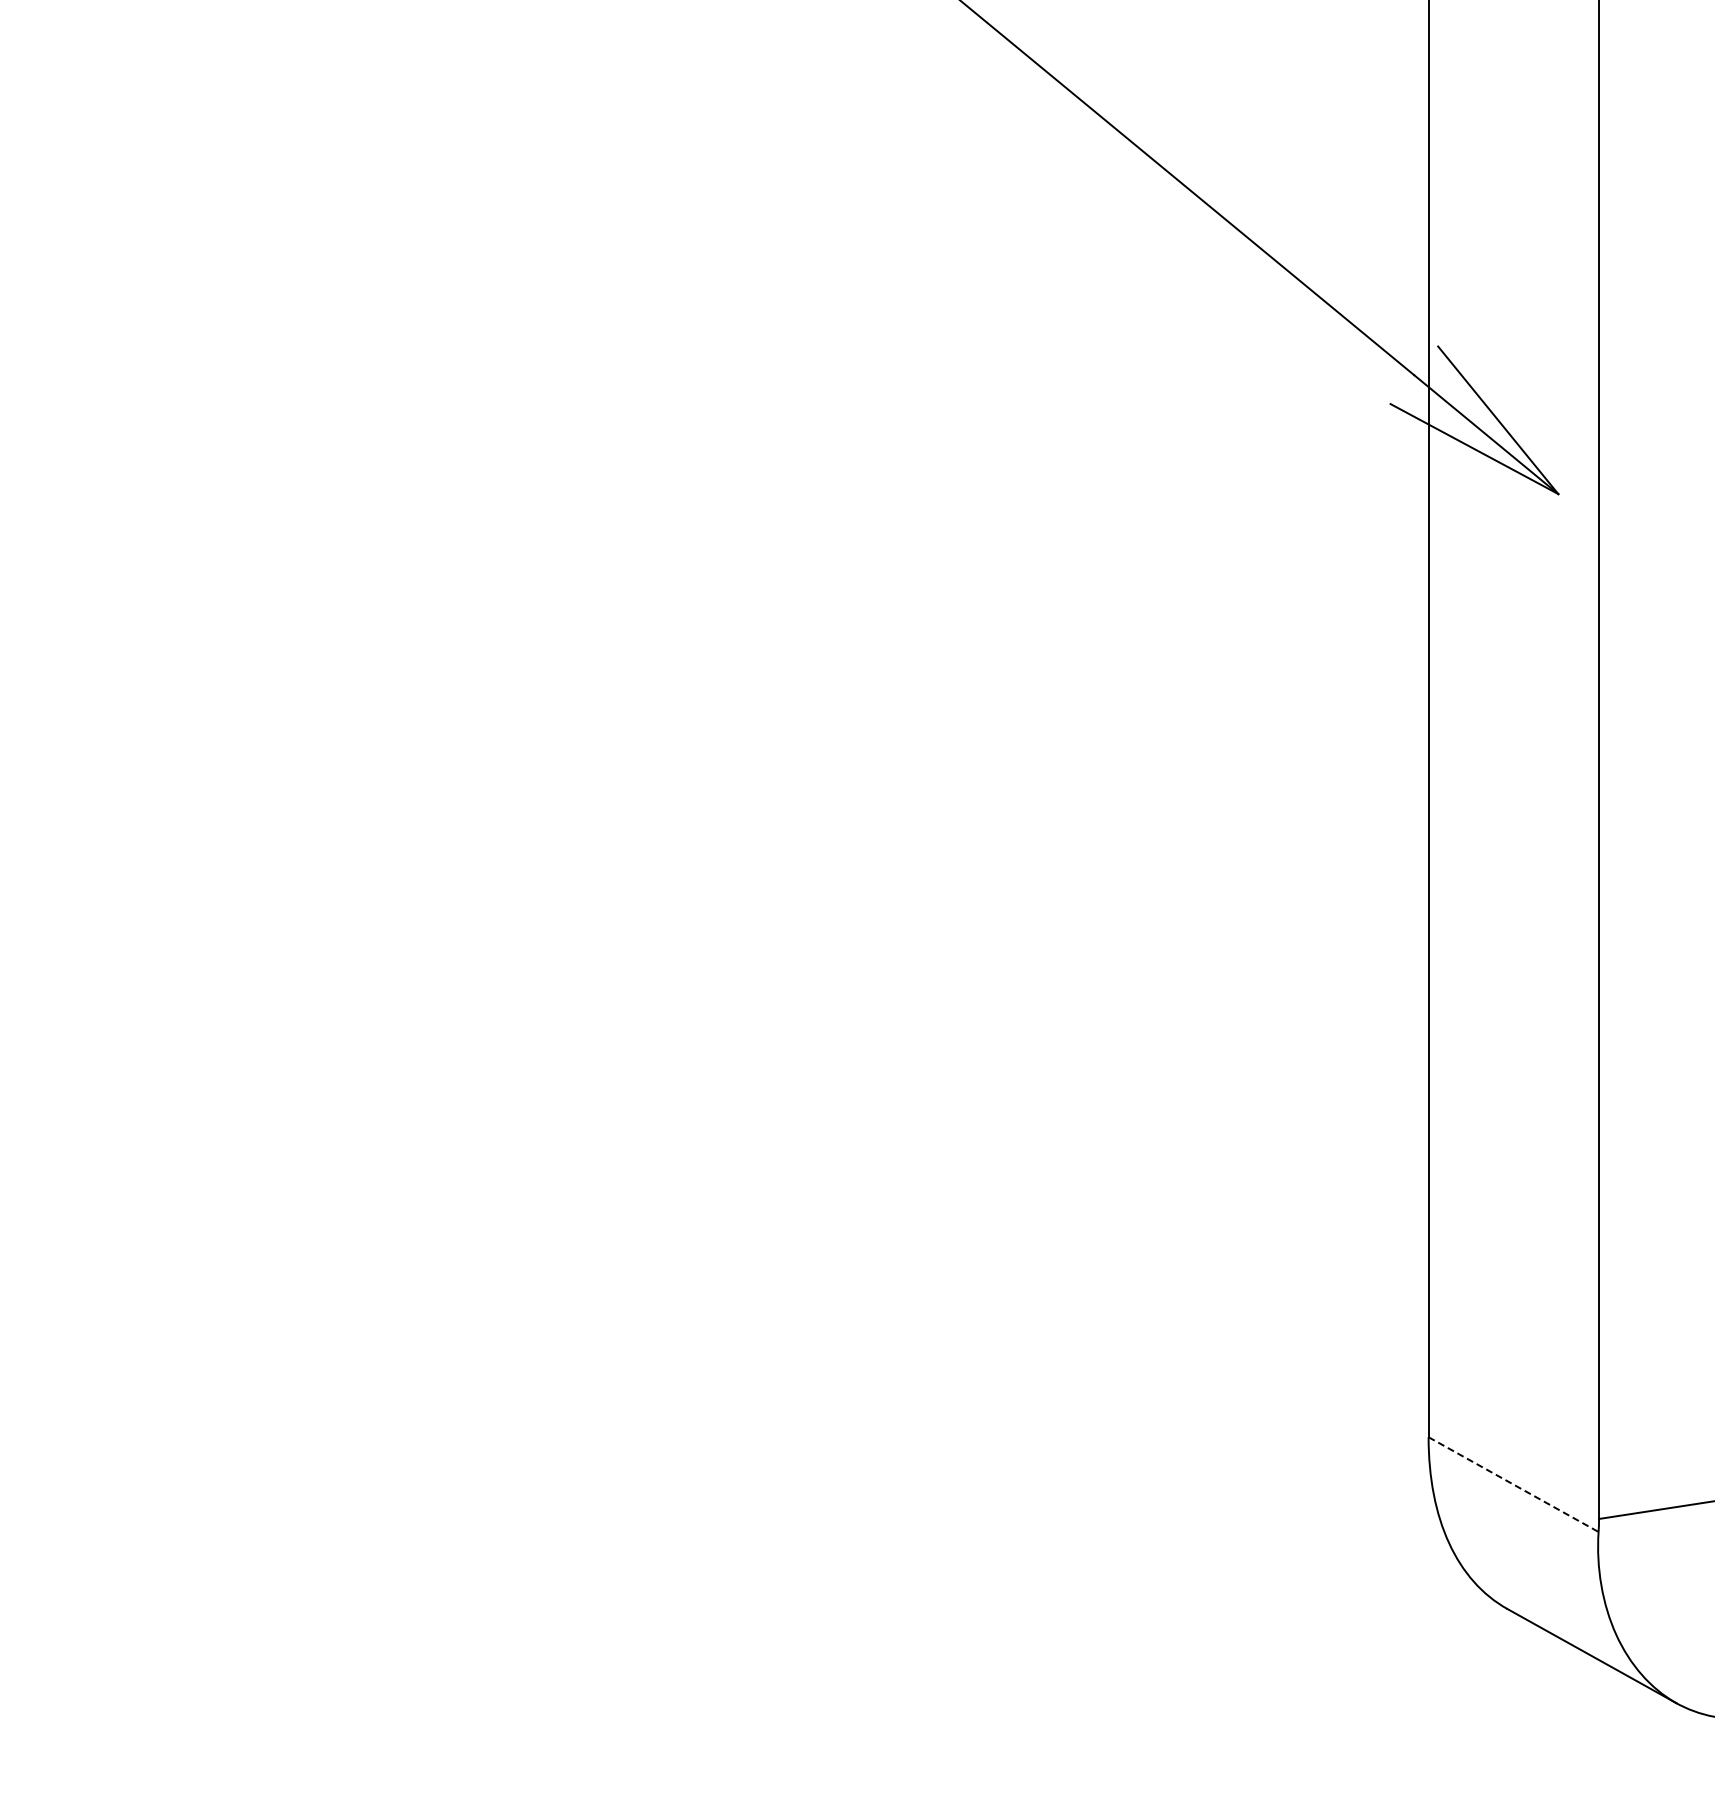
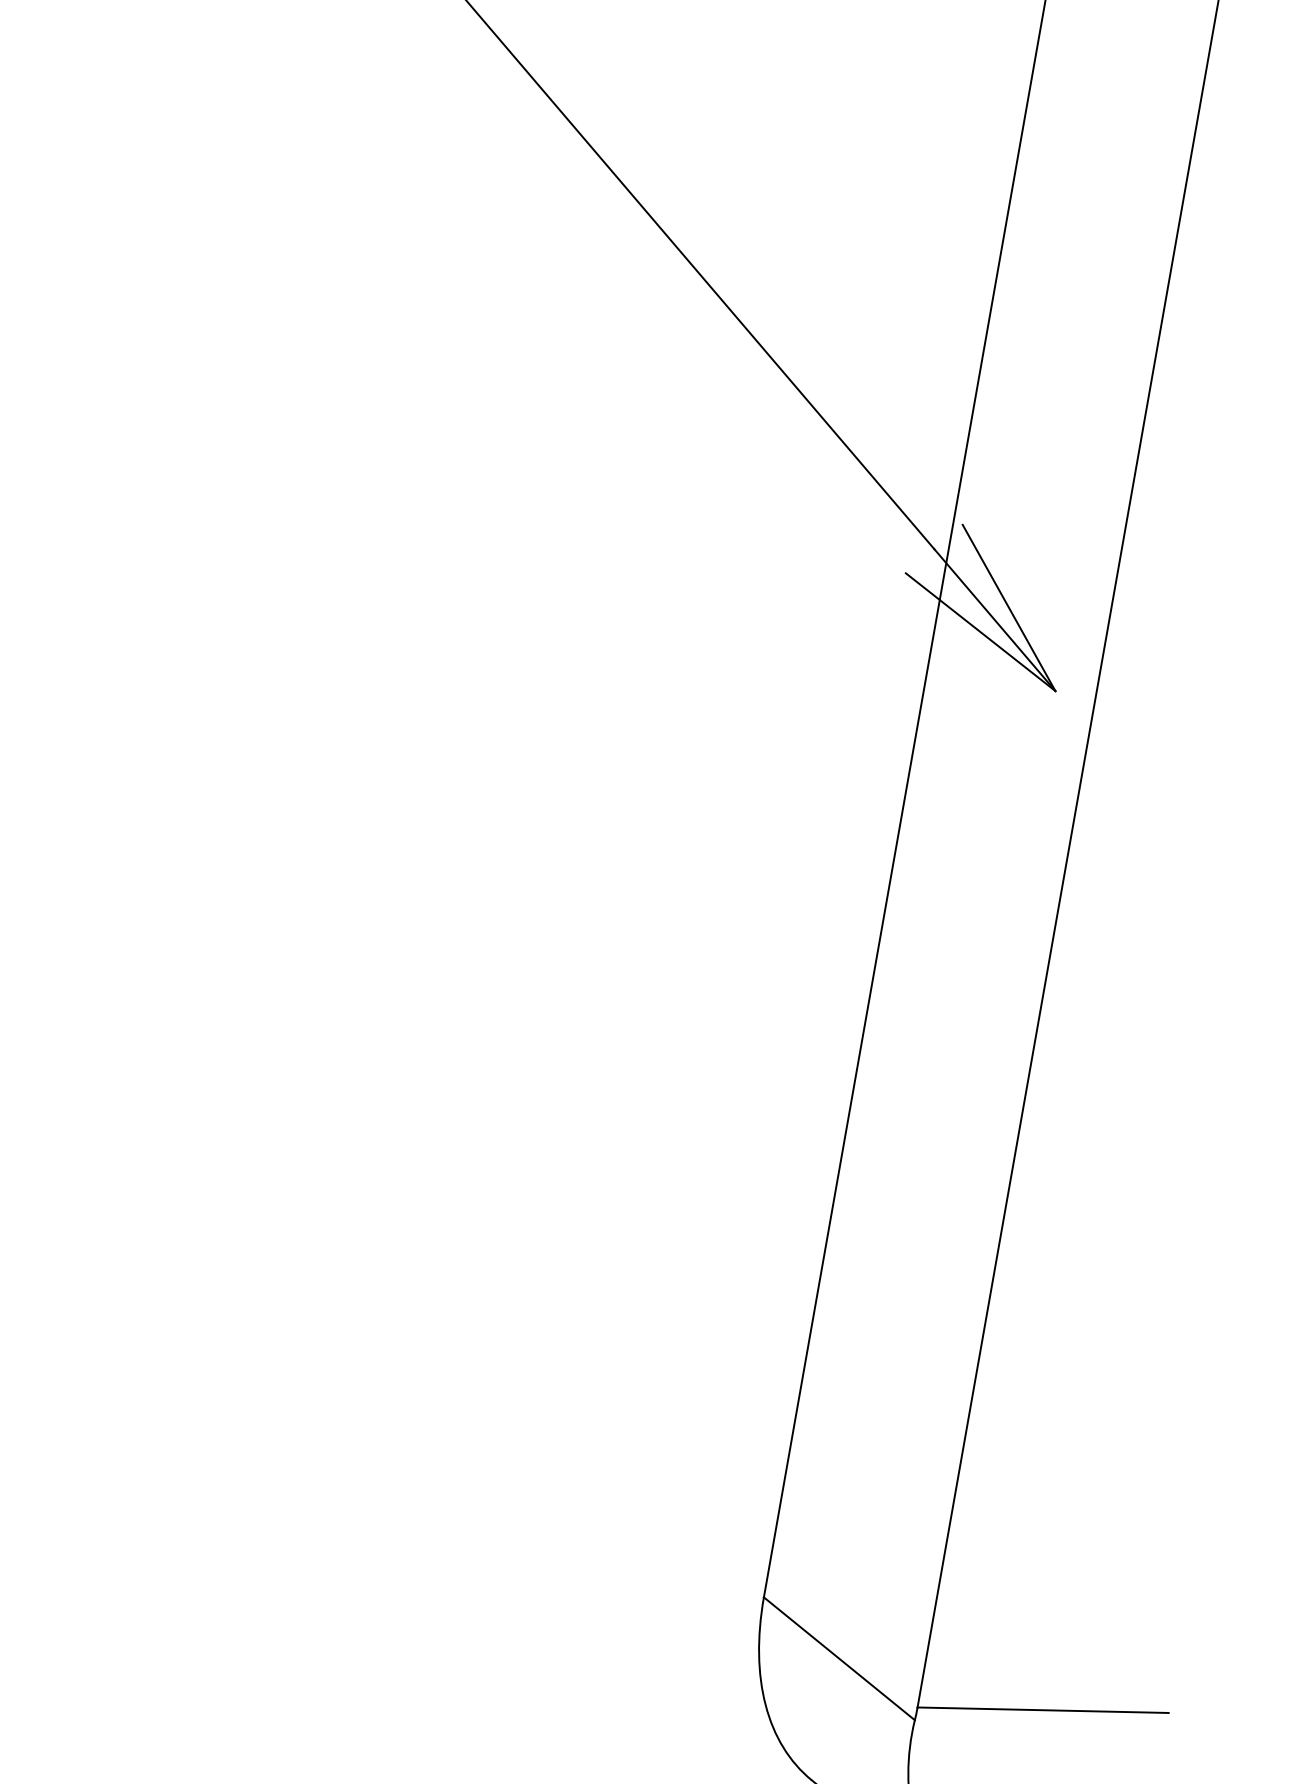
line: (1514, 1484) -> (840, 1658), dashed -> solid

